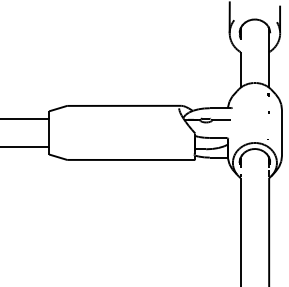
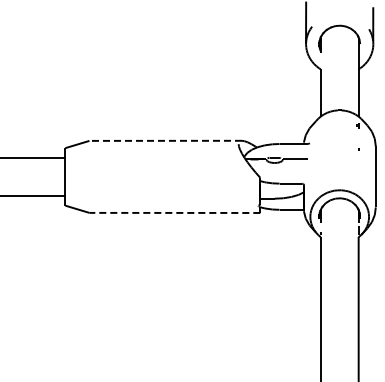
line: (124, 105) -> (165, 140), solid -> dashed
line: (130, 159) -> (174, 212), solid -> dashed

